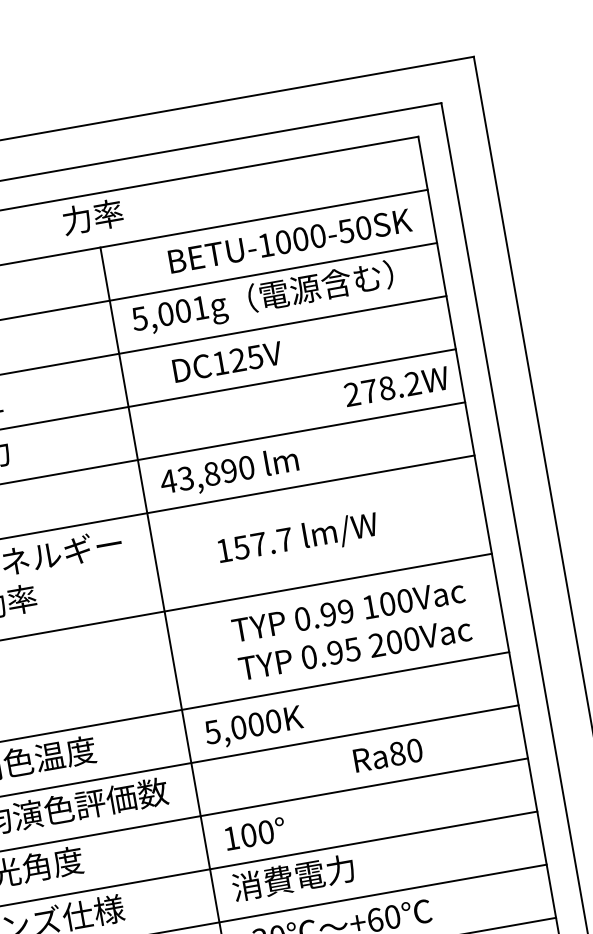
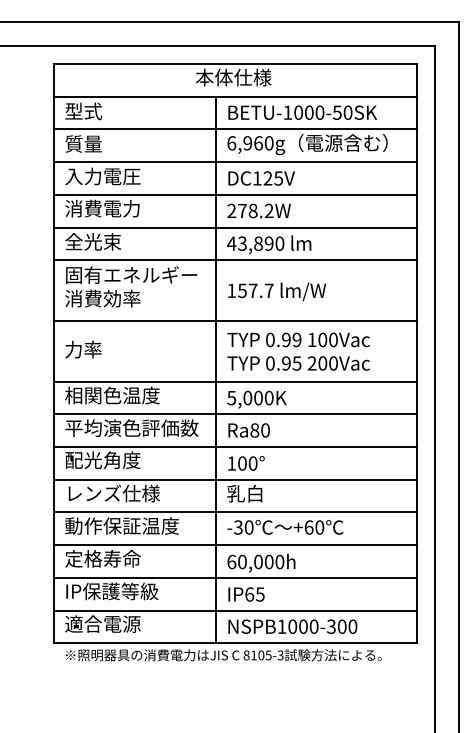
text: (123, 211) -> (233, 77), 力率 -> 本体仕様
text: (289, 240) -> (302, 112), moved
text: (170, 313) -> (250, 143), 5,001g -> 6,960g
text: (227, 362) -> (261, 178), moved
text: (395, 386) -> (258, 210), moved
text: (297, 538) -> (276, 291), moved
text: (351, 629) -> (298, 351), moved
text: (387, 755) -> (248, 430), moved
text: (293, 877) -> (264, 493), 消費電力 -> 乳白

